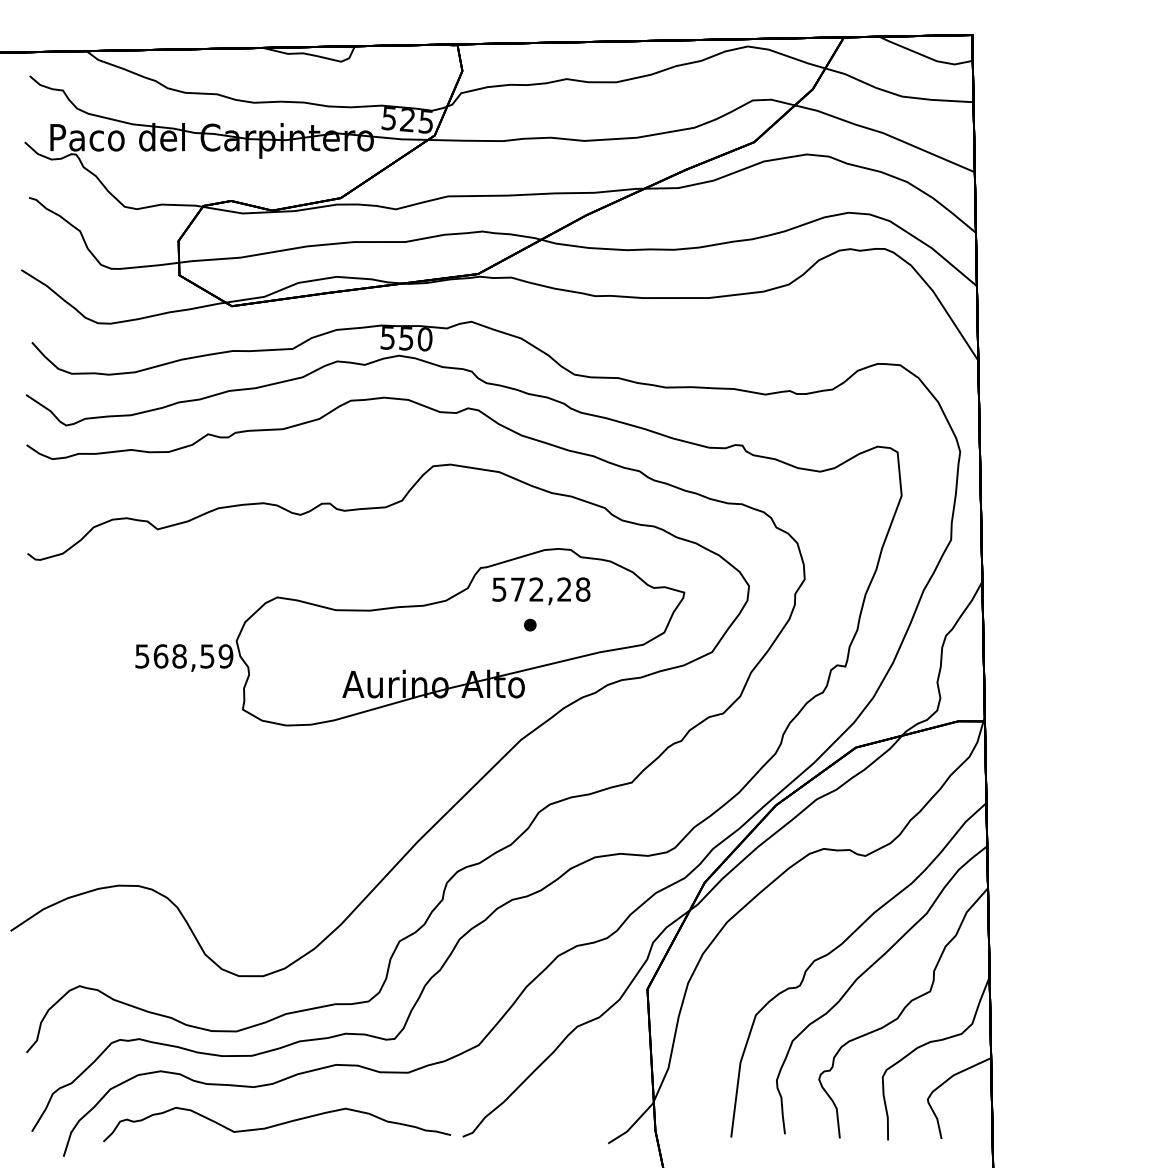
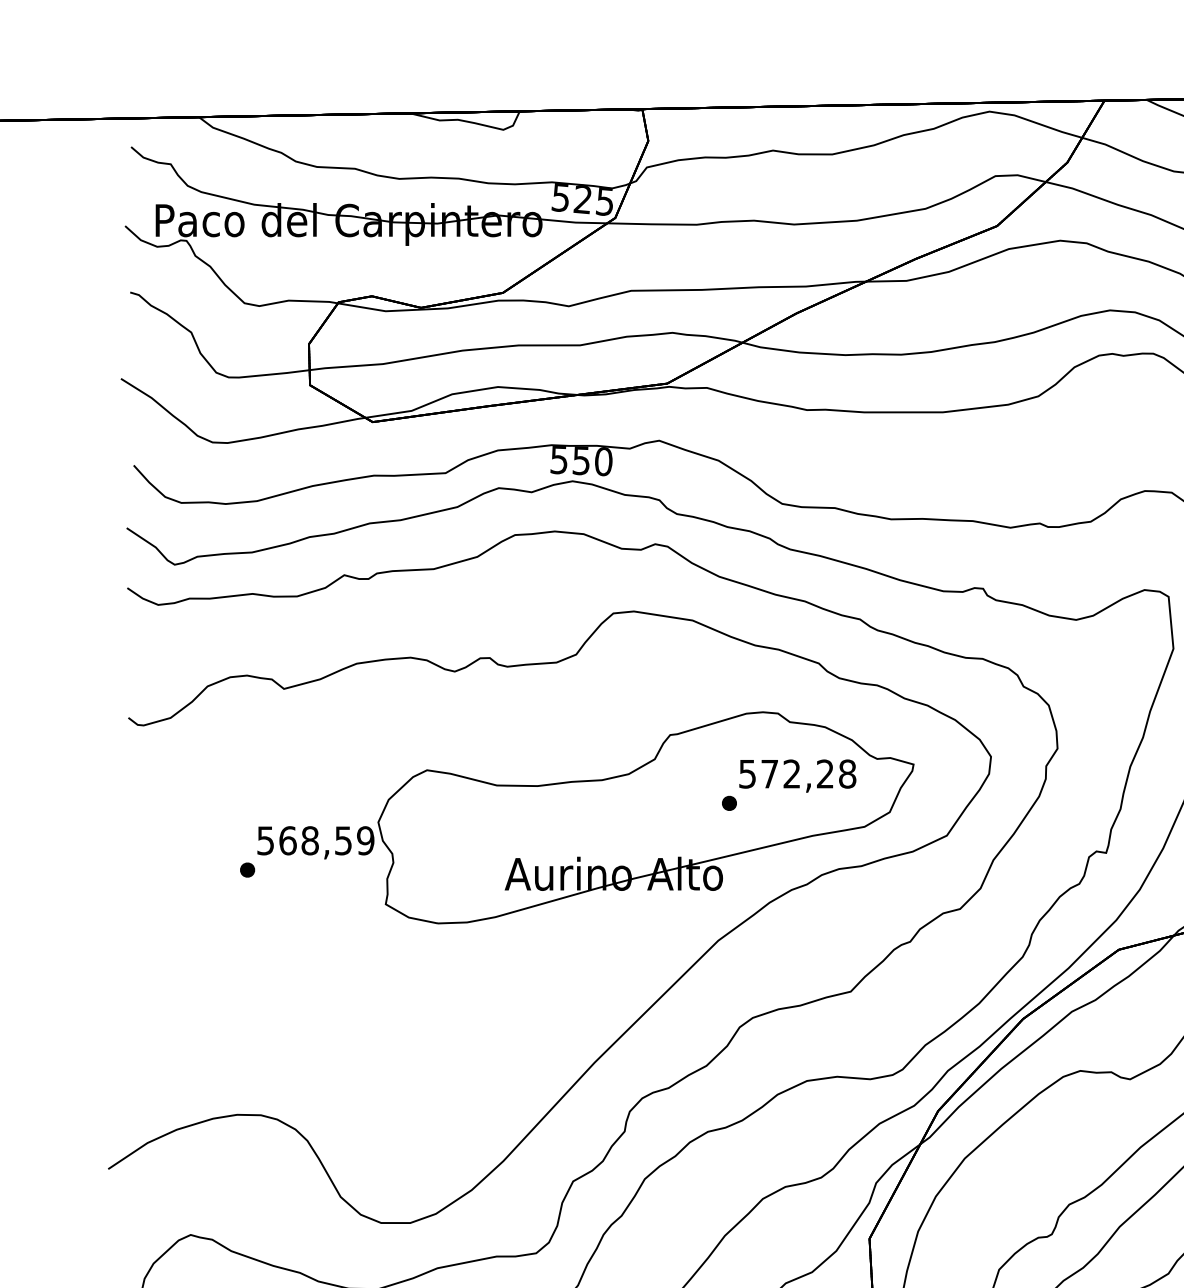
text: (541, 591) -> (797, 776), moved
part: (127, 680) -> (247, 869), added

